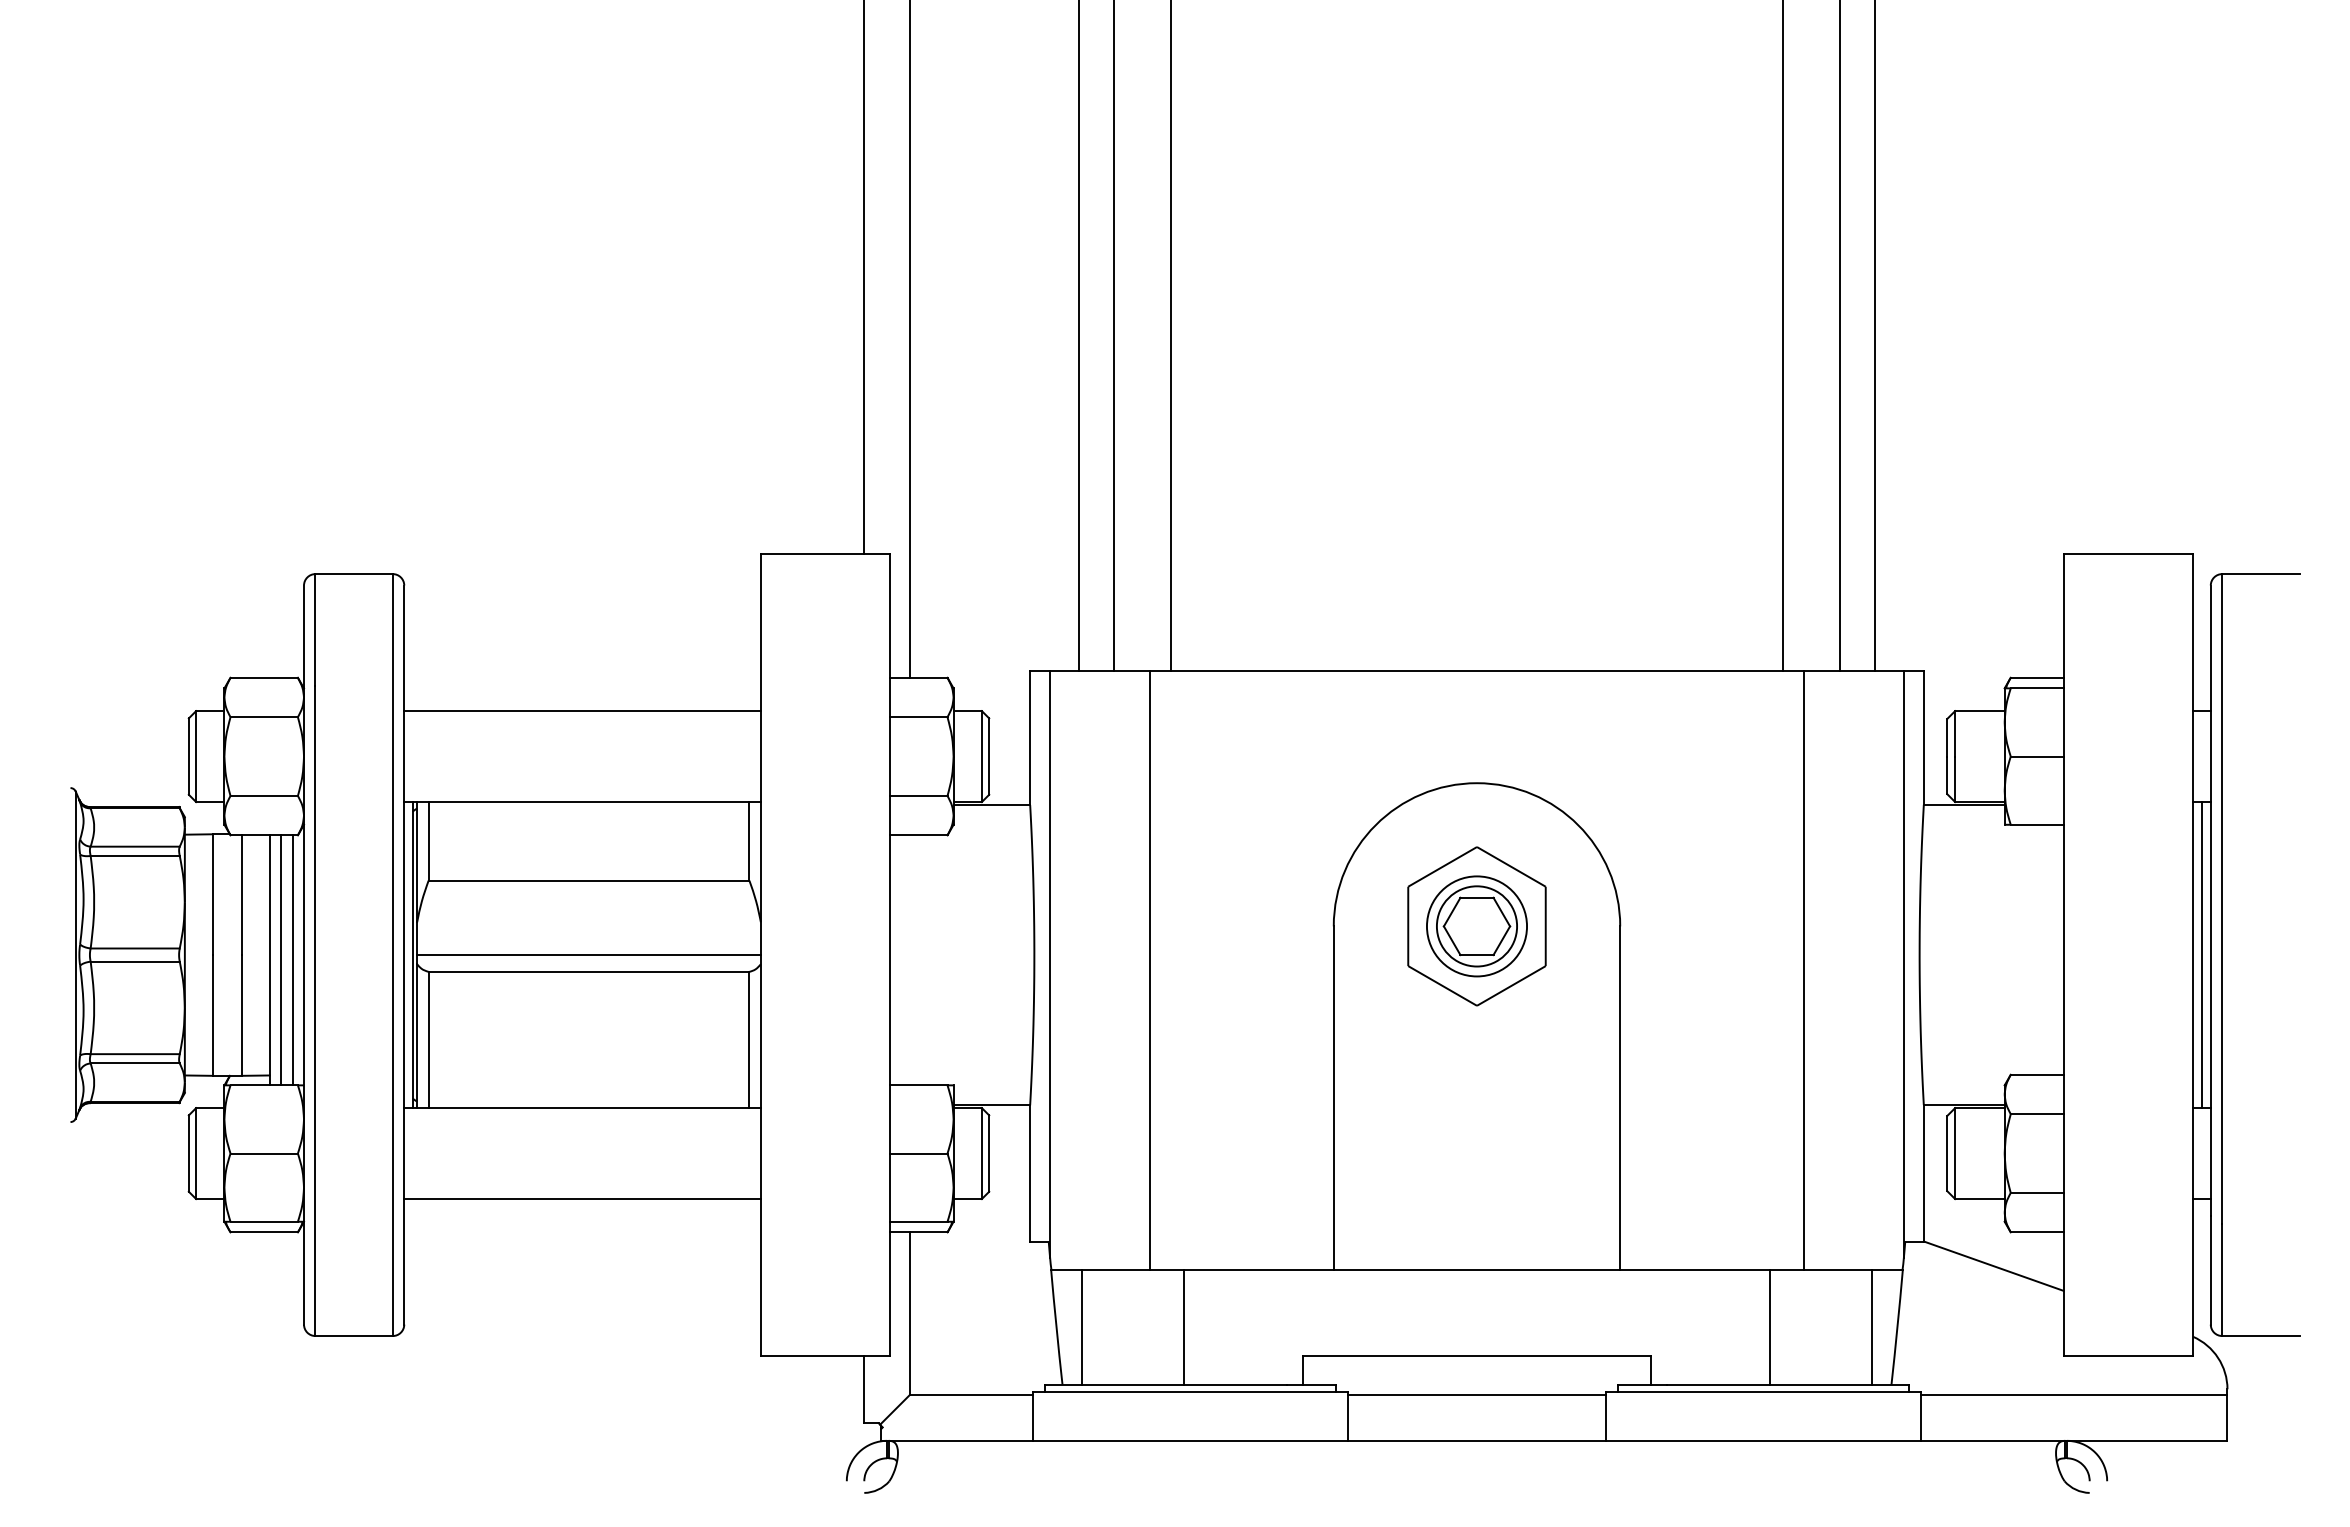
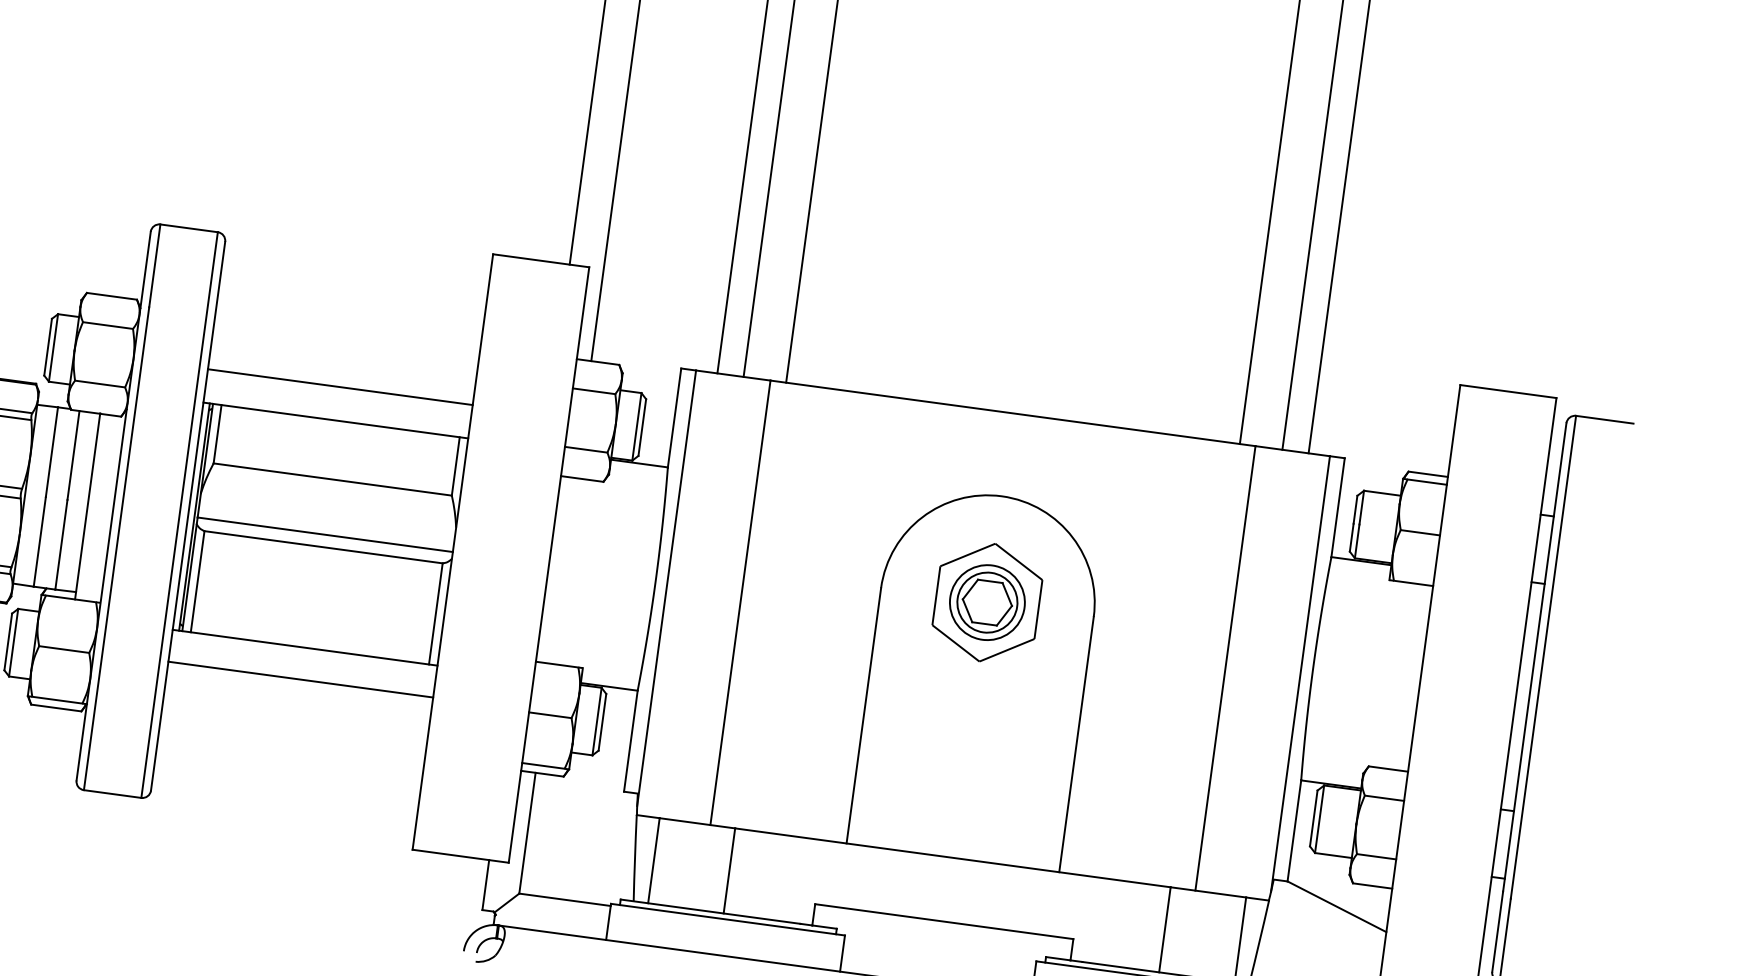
line: (582, 711) -> (340, 387), moved
line: (2202, 955) -> (1523, 697), removed
line: (281, 960) -> (96, 507), removed
line: (292, 960) -> (104, 509), removed
line: (582, 1199) -> (300, 679), moved
line: (1476, 1395) -> (939, 950), removed

